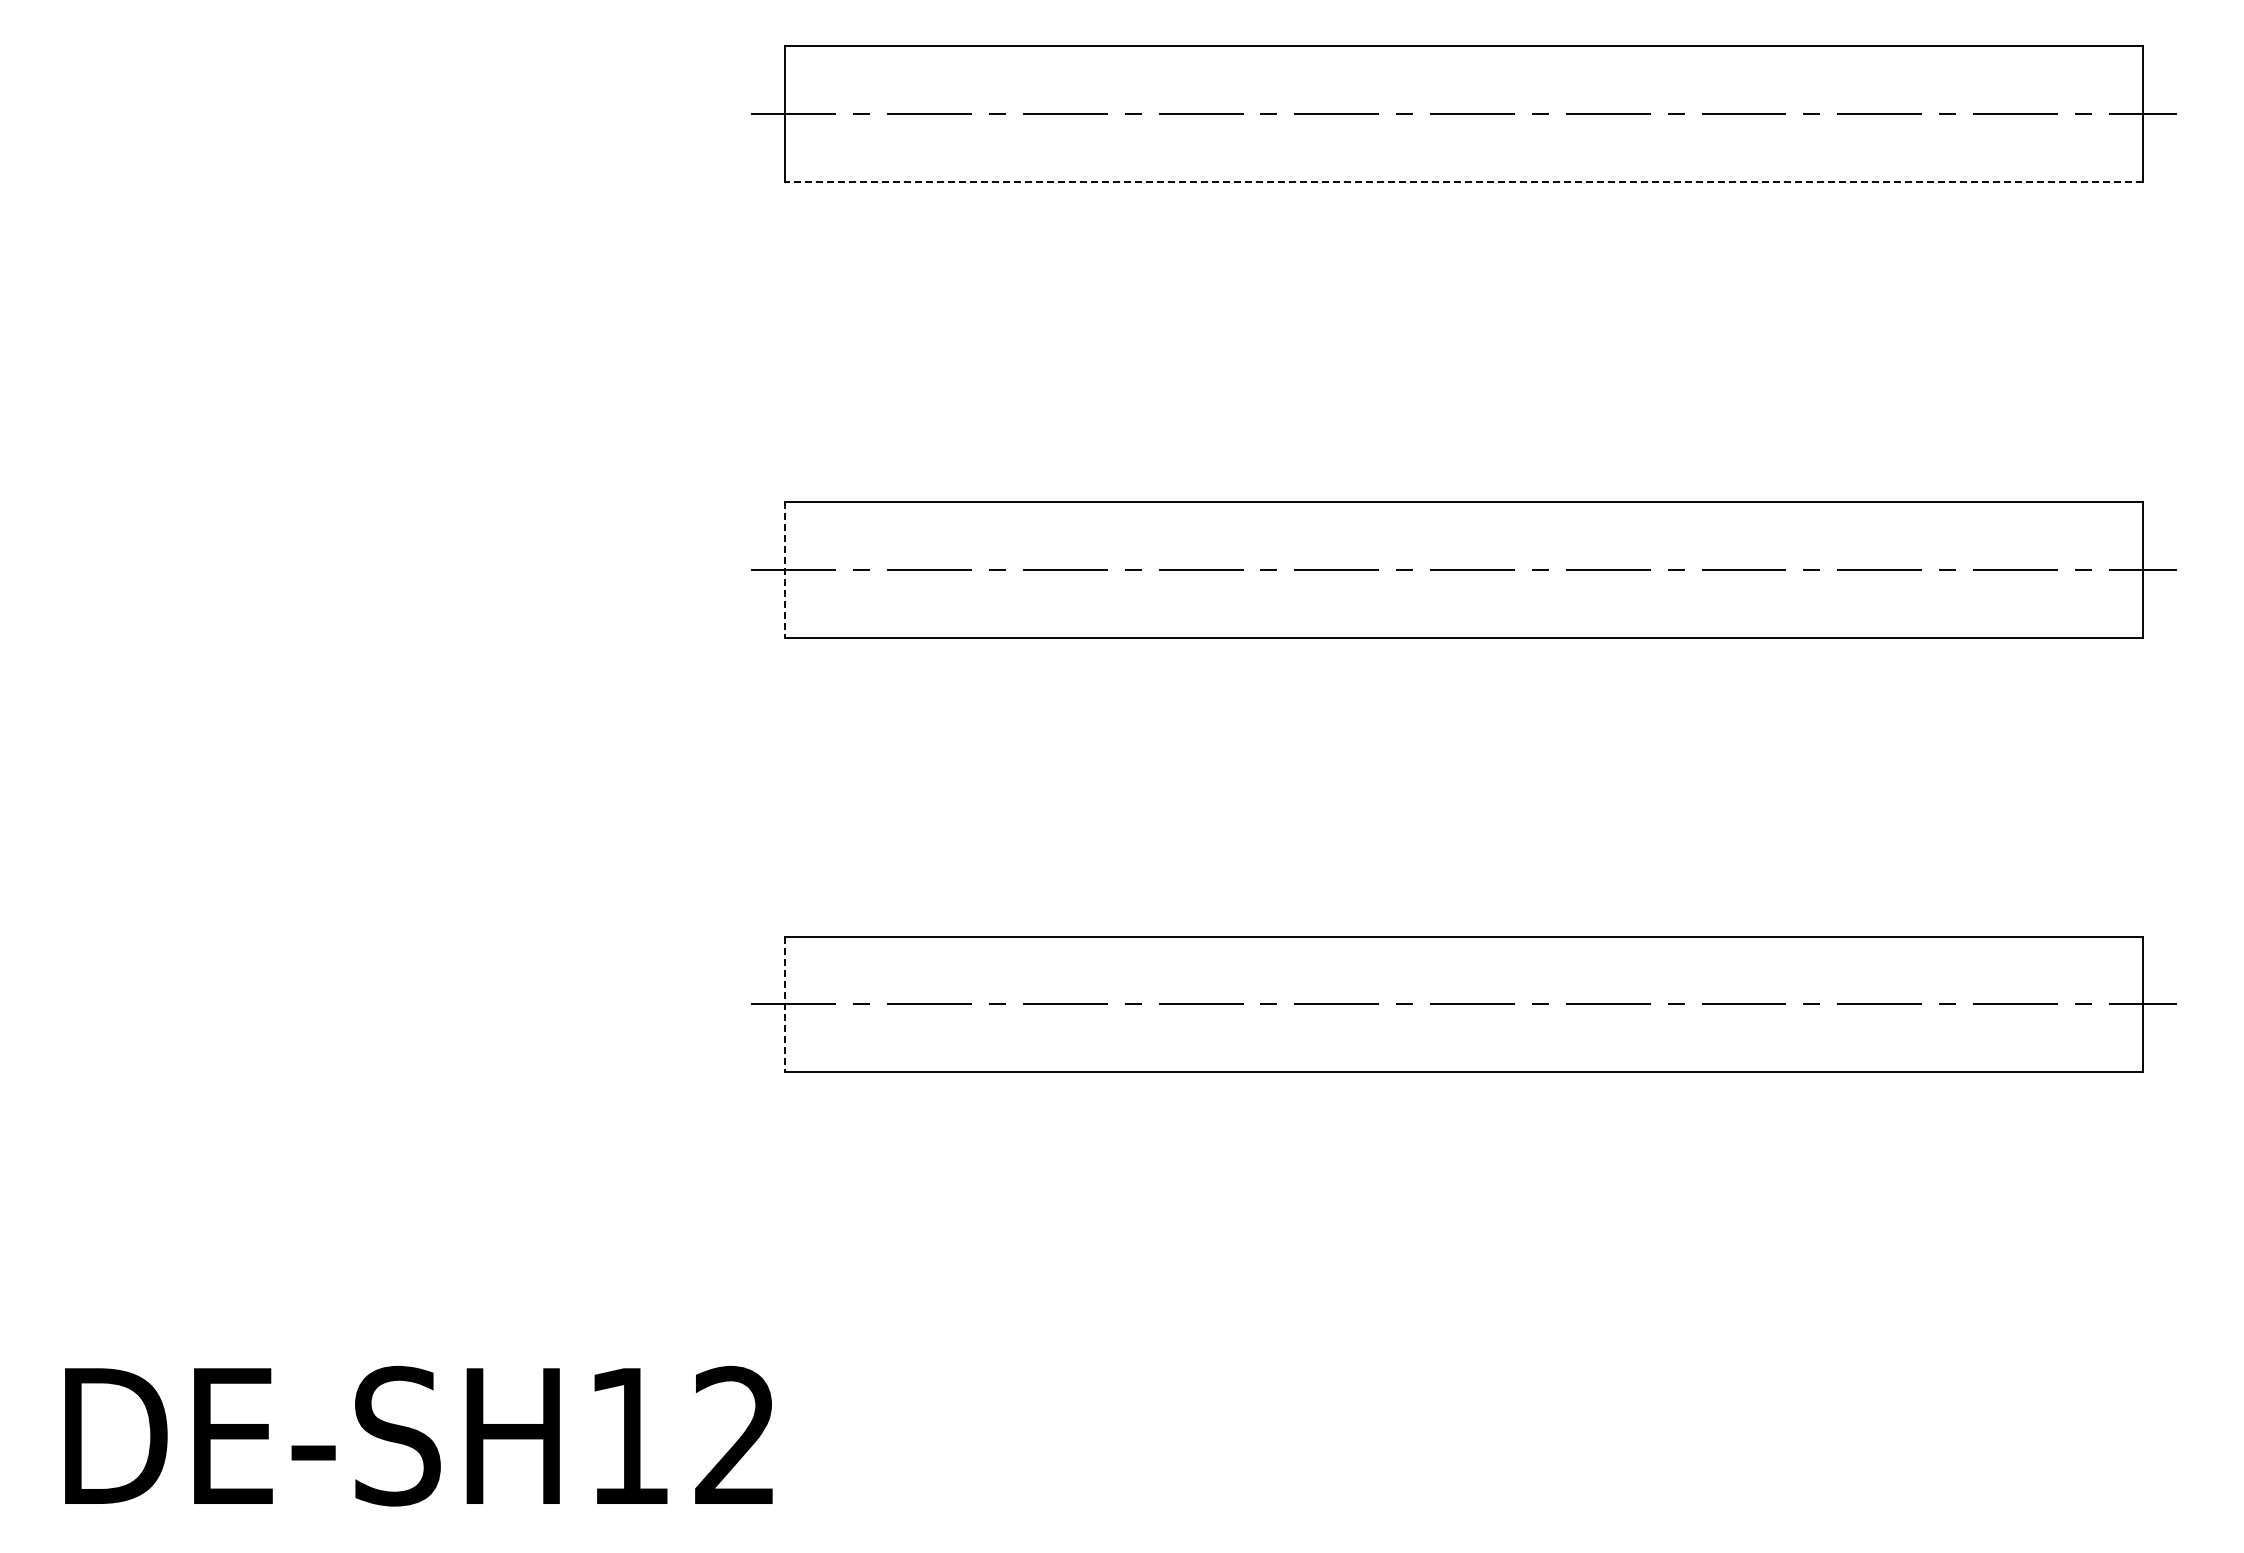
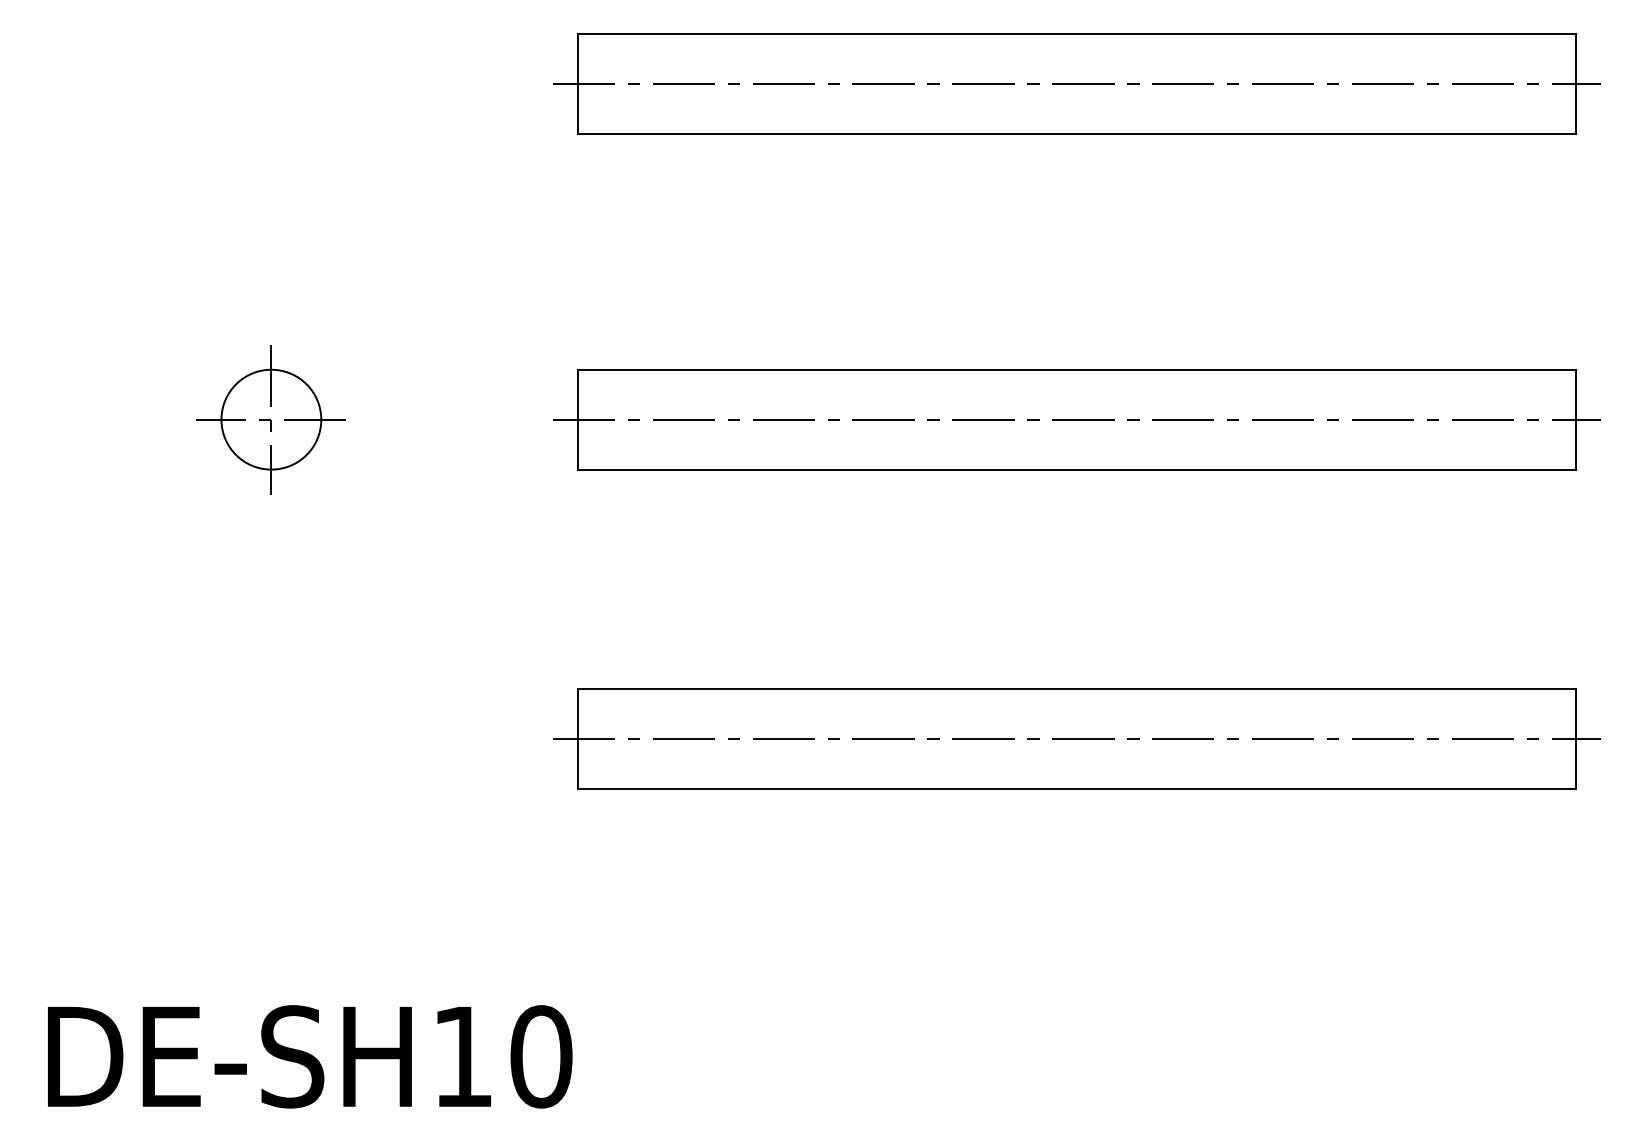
line: (1464, 182) -> (1077, 134), dashed -> solid
part: (368, 569) -> (271, 419), added
line: (785, 570) -> (577, 419), dashed -> solid
line: (785, 1004) -> (577, 739), dashed -> solid
text: (736, 1435) -> (541, 1056), DE-SH12 -> DE-SH10

